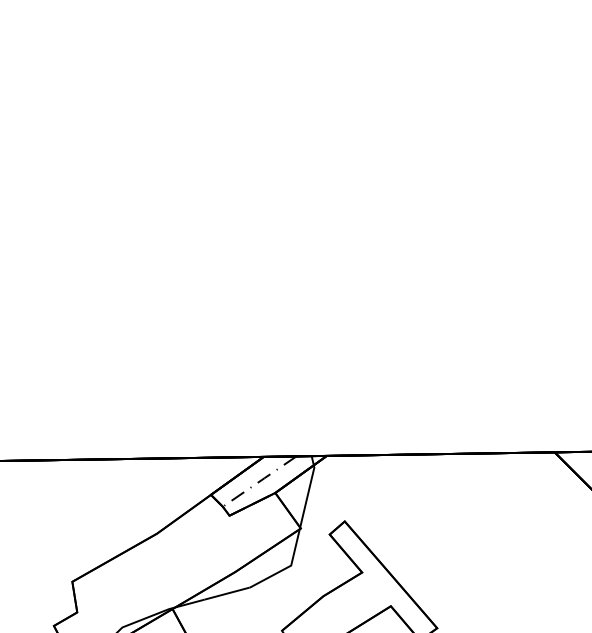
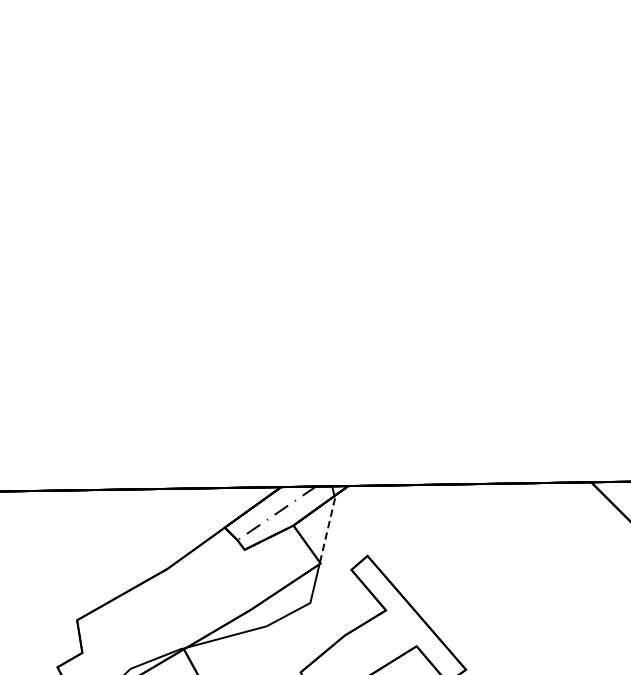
line: (307, 495) -> (327, 528), solid -> dashed

